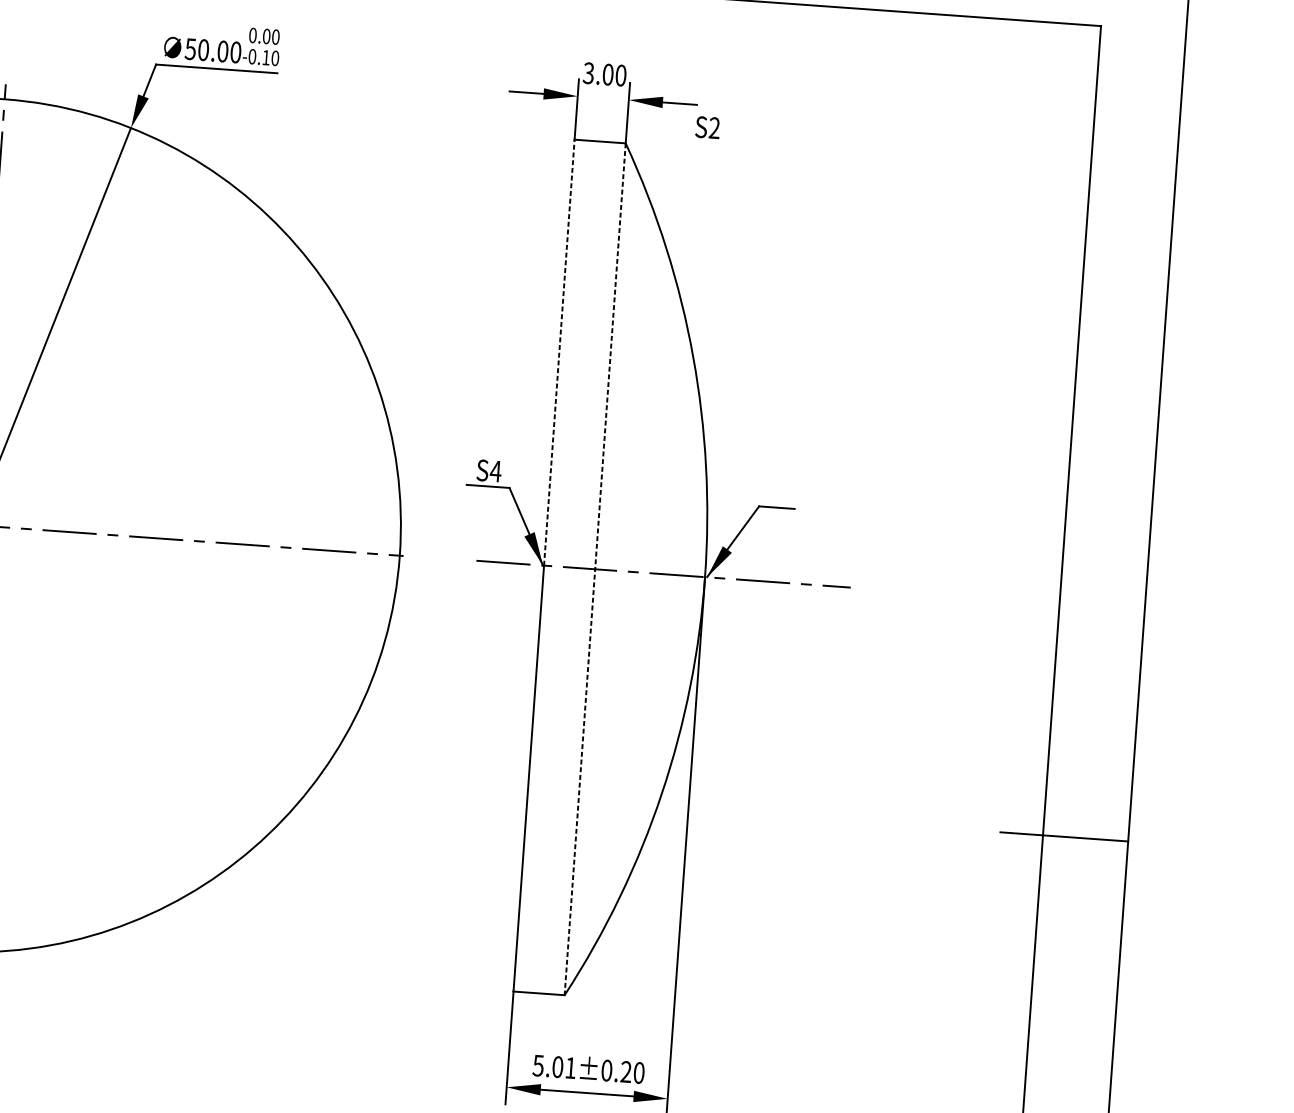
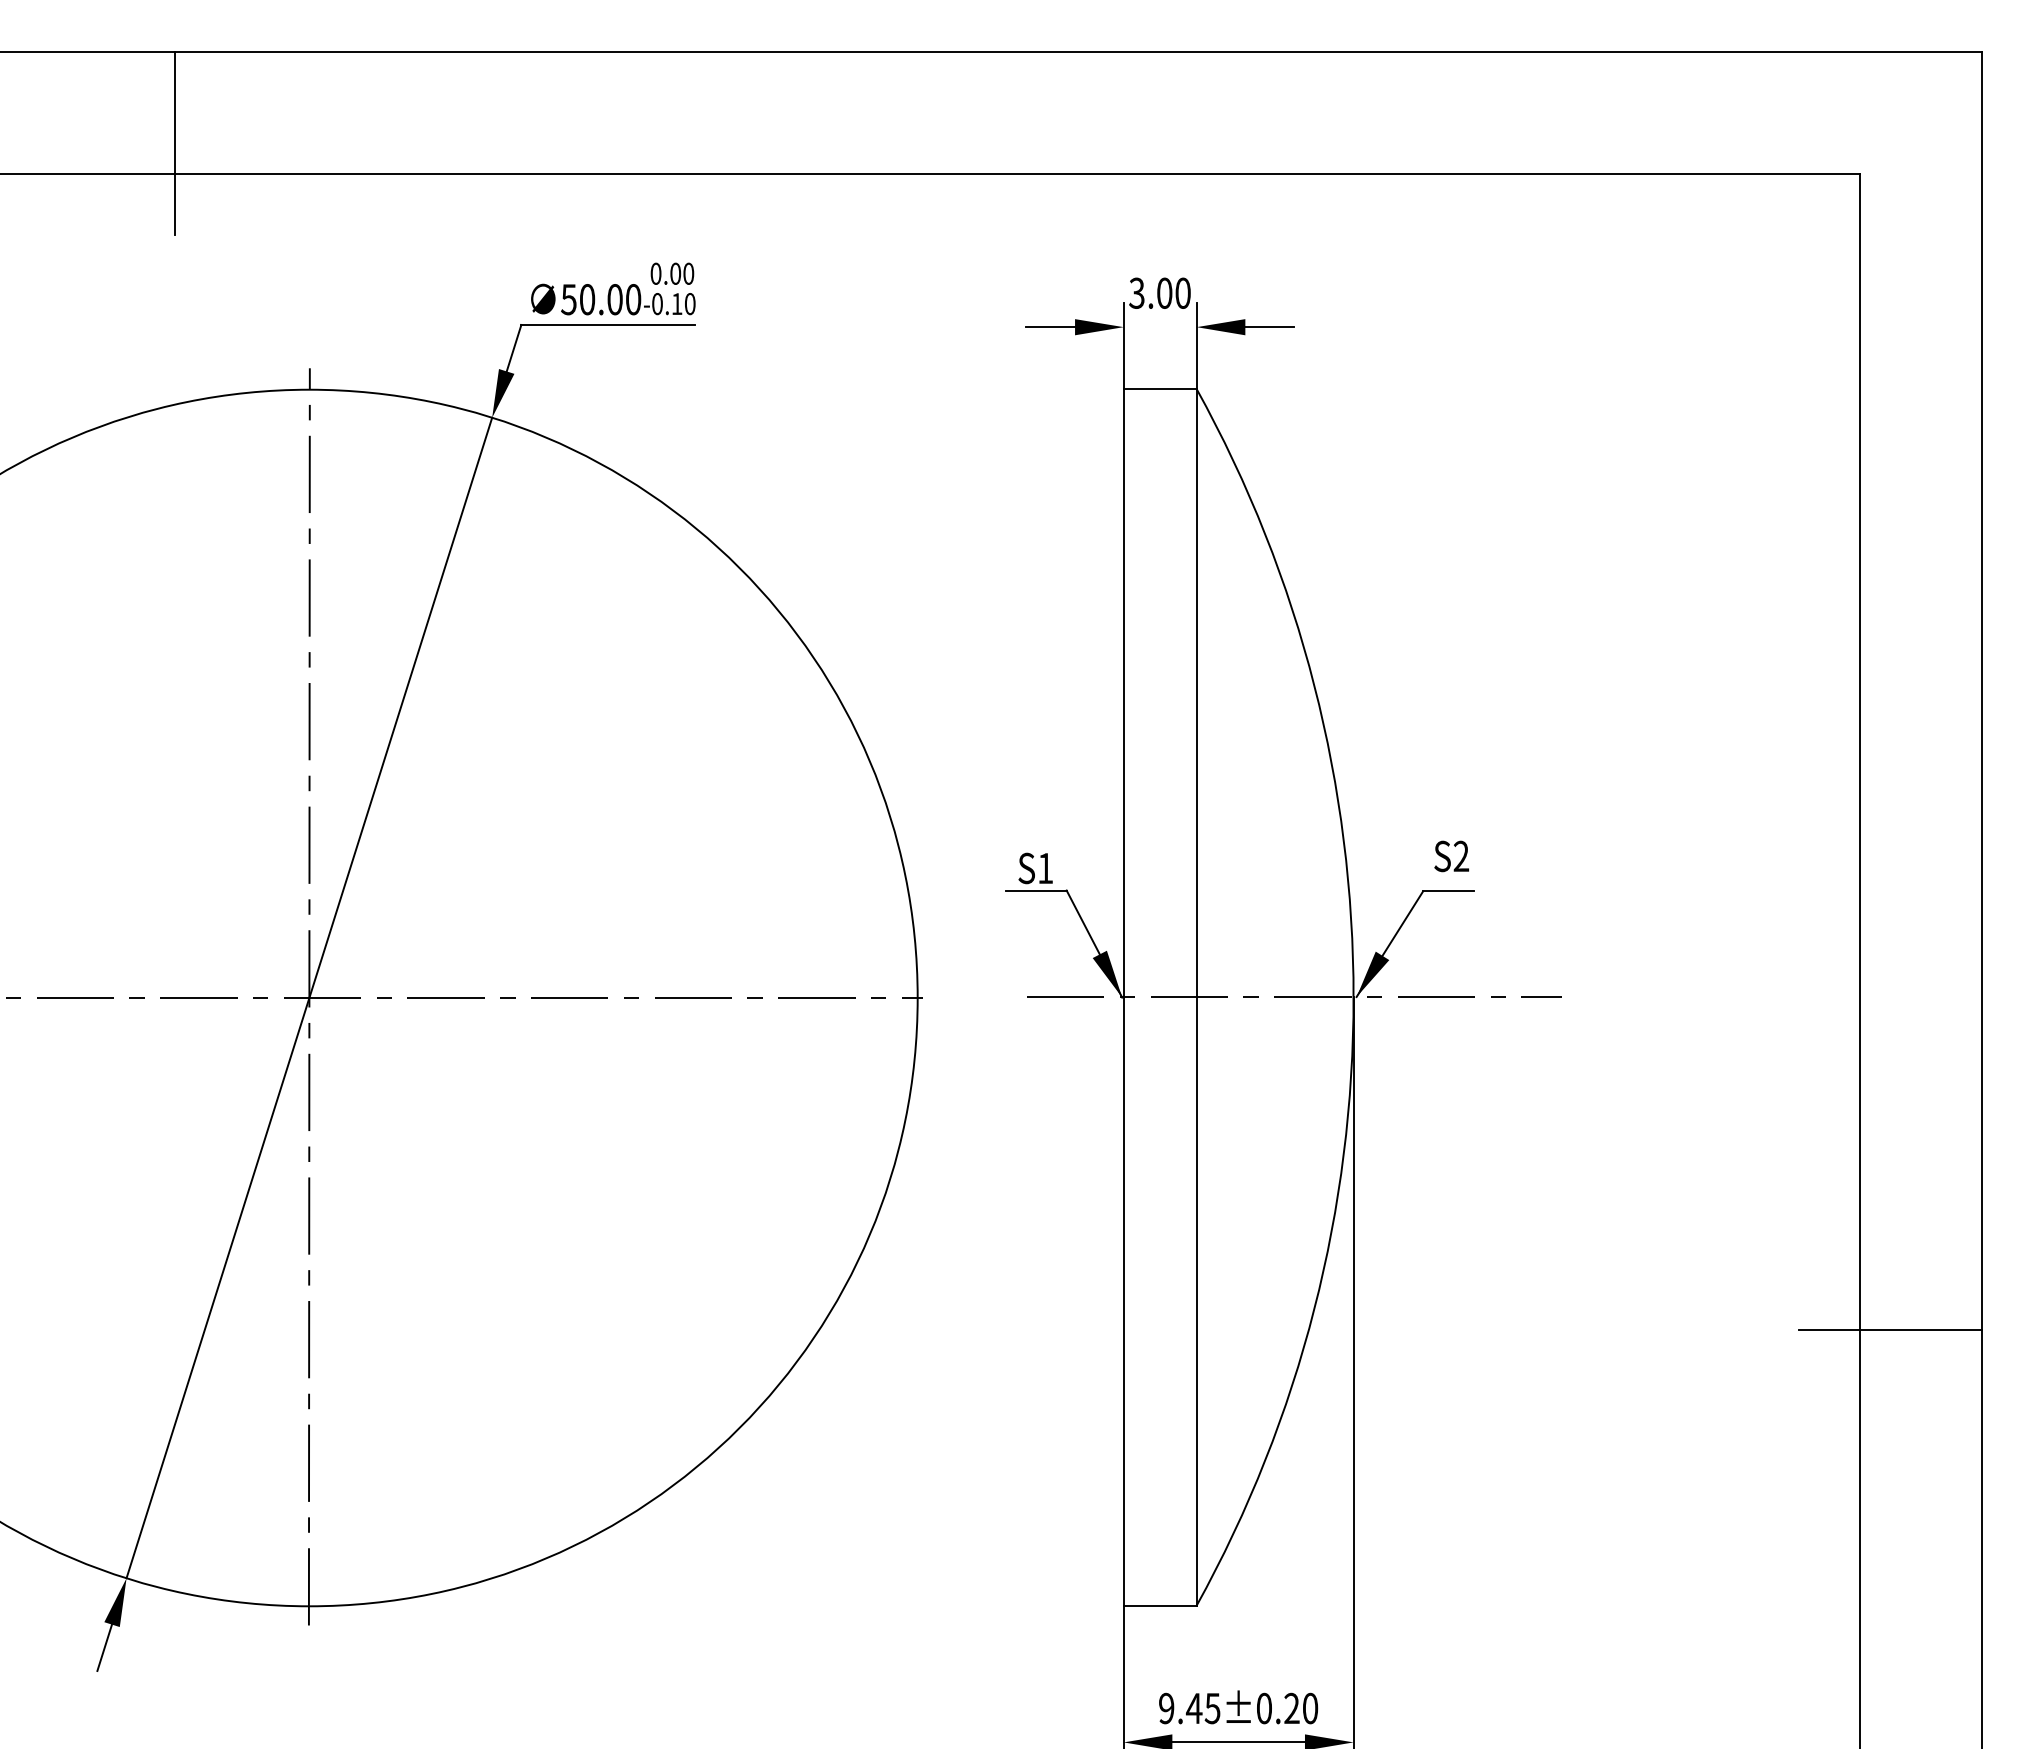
text: (707, 127) -> (1451, 856), moved
line: (559, 352) -> (1123, 692), dashed -> solid
text: (495, 471) -> (1045, 868), S4 -> S1
line: (595, 569) -> (1196, 997), dashed -> solid
text: (554, 1066) -> (1189, 1708), 5.01±0.20 -> 9.45±0.20

